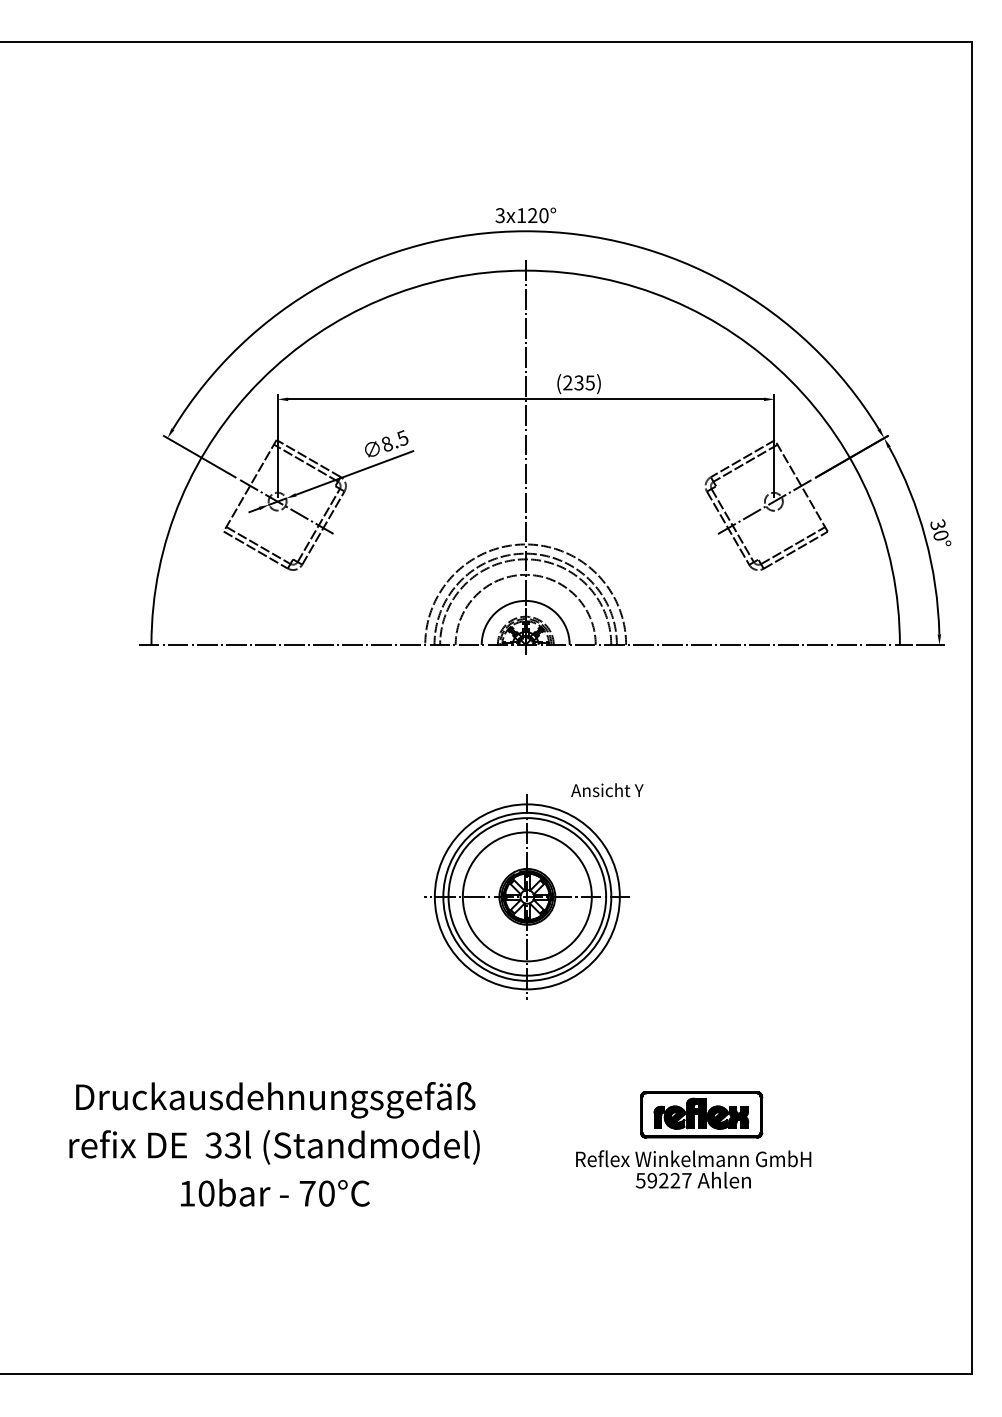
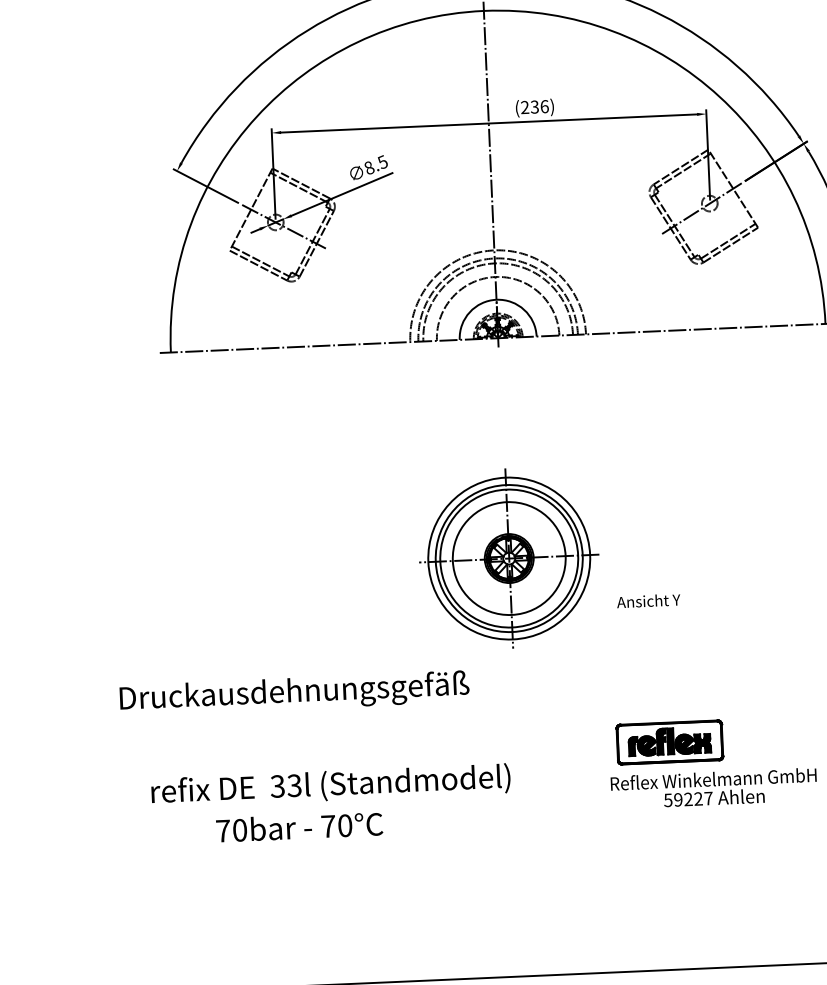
text: (589, 382) -> (543, 106), (235) -> (236)
text: (607, 790) -> (648, 601), moved
text: (275, 1100) -> (294, 693), moved
text: (274, 1147) -> (330, 785), moved
text: (693, 1169) -> (713, 788), moved
text: (187, 1193) -> (223, 830), 10bar -> 70bar

